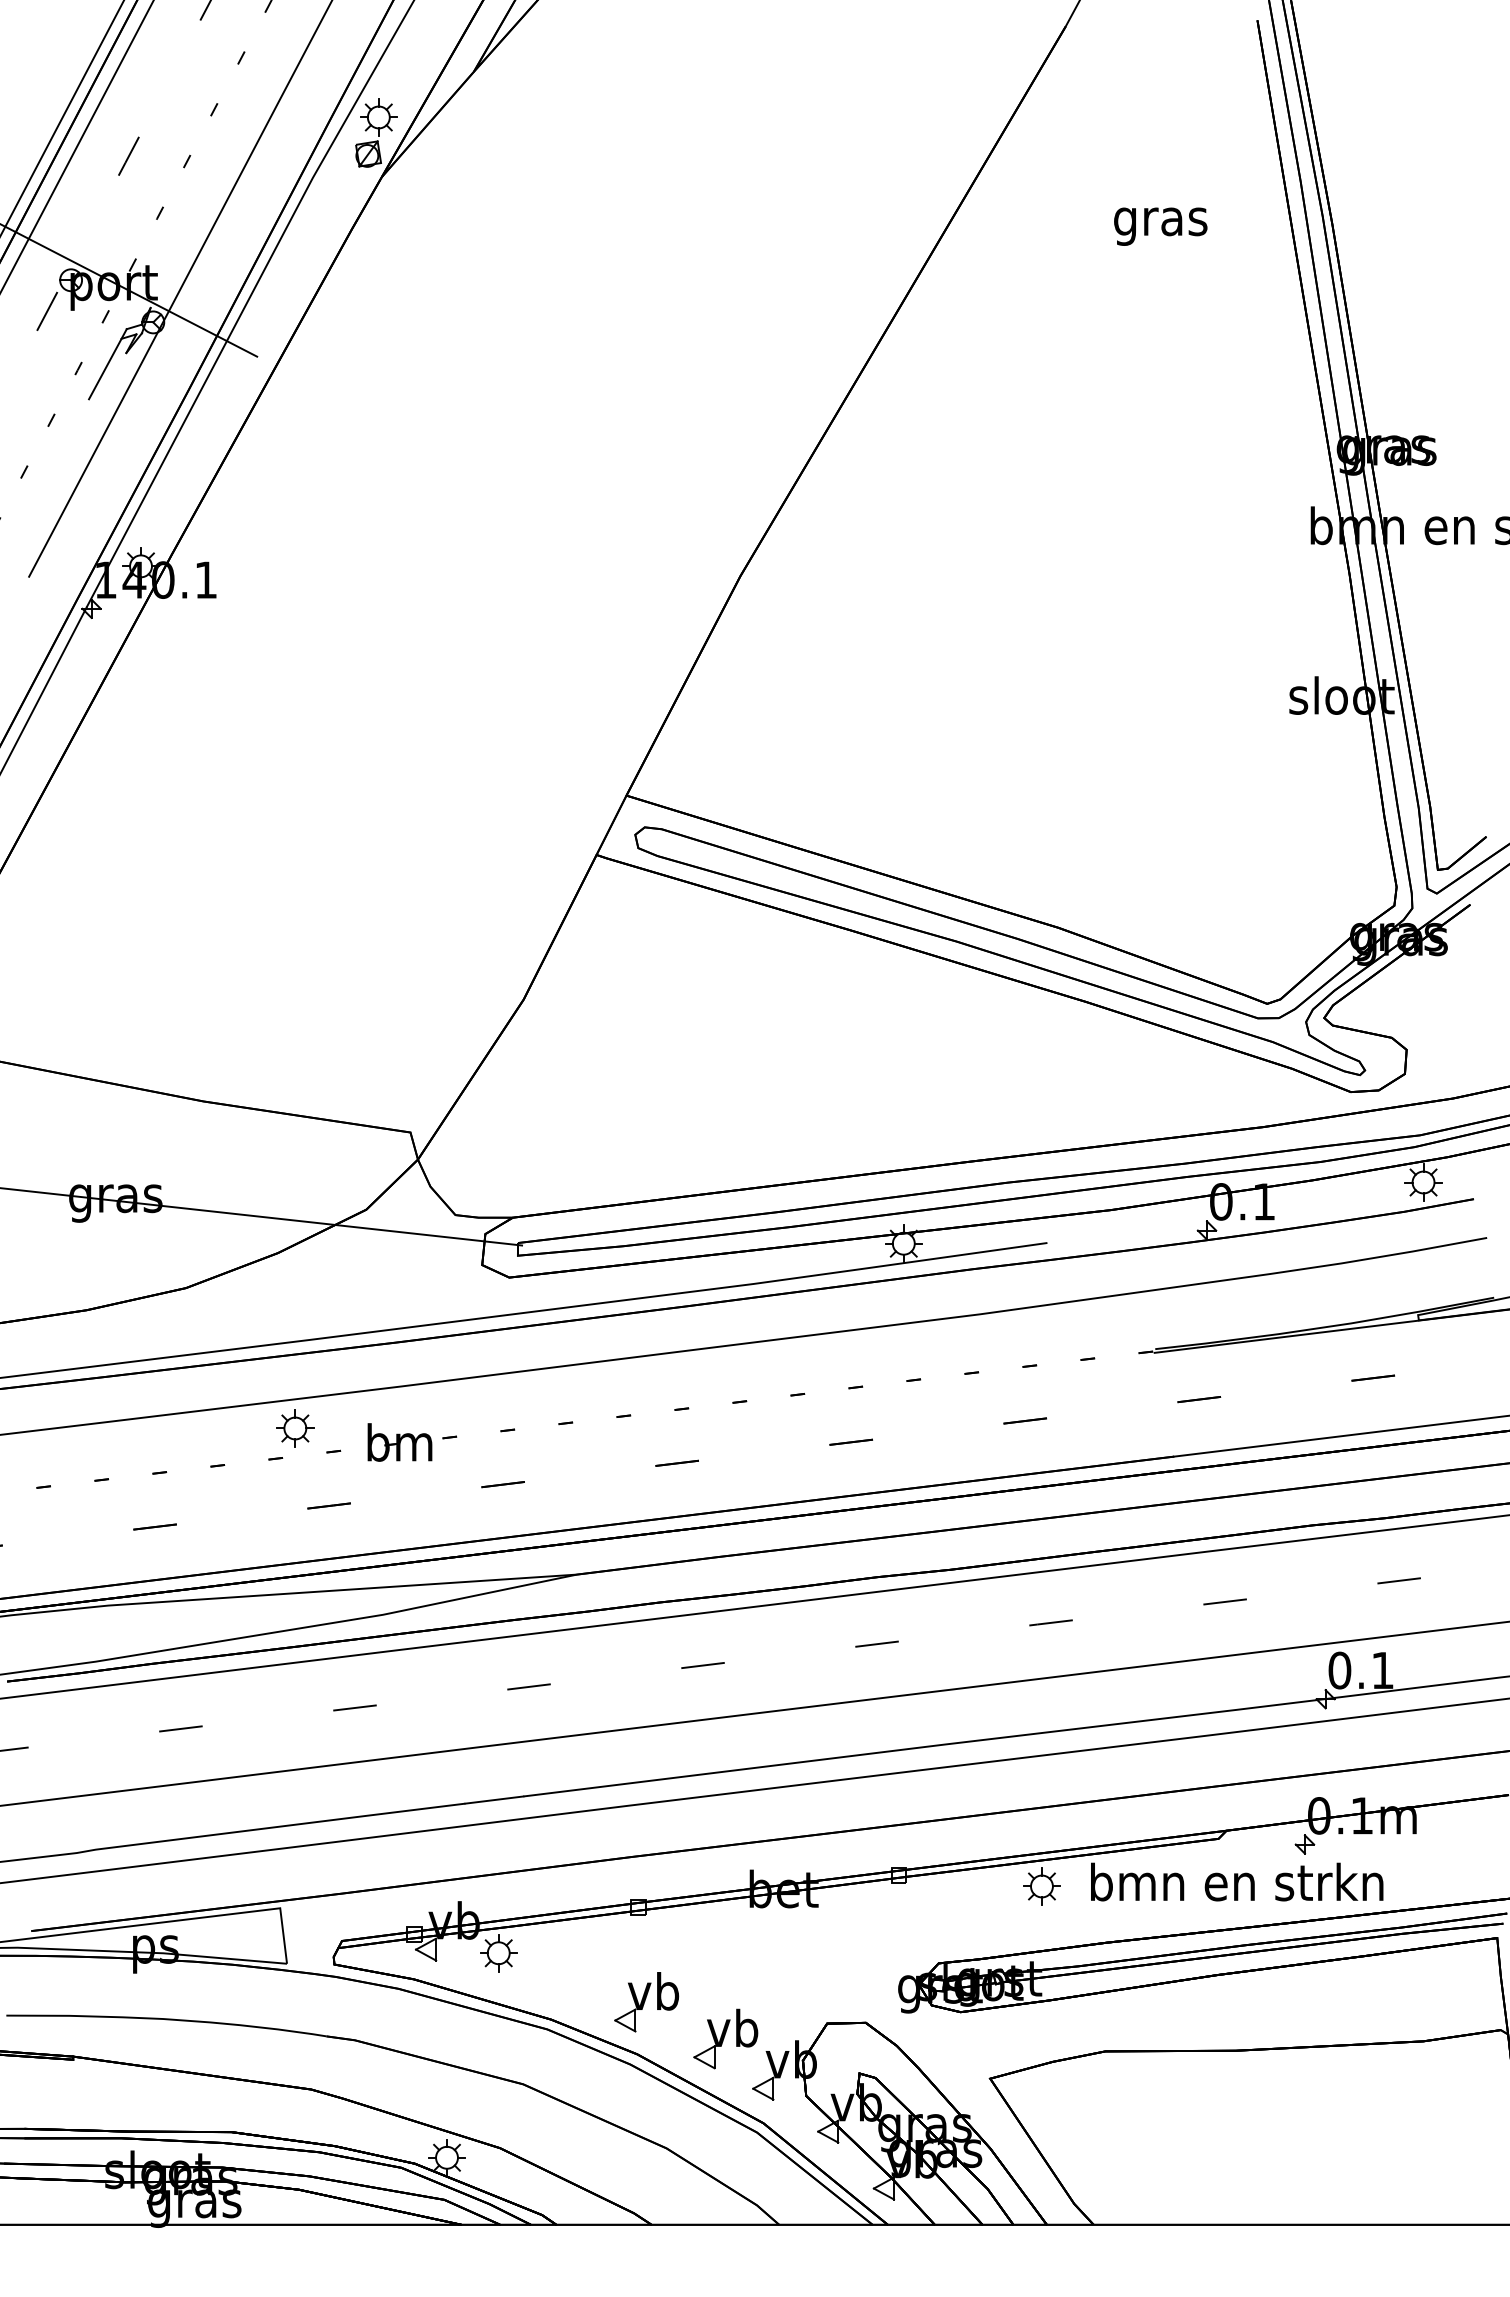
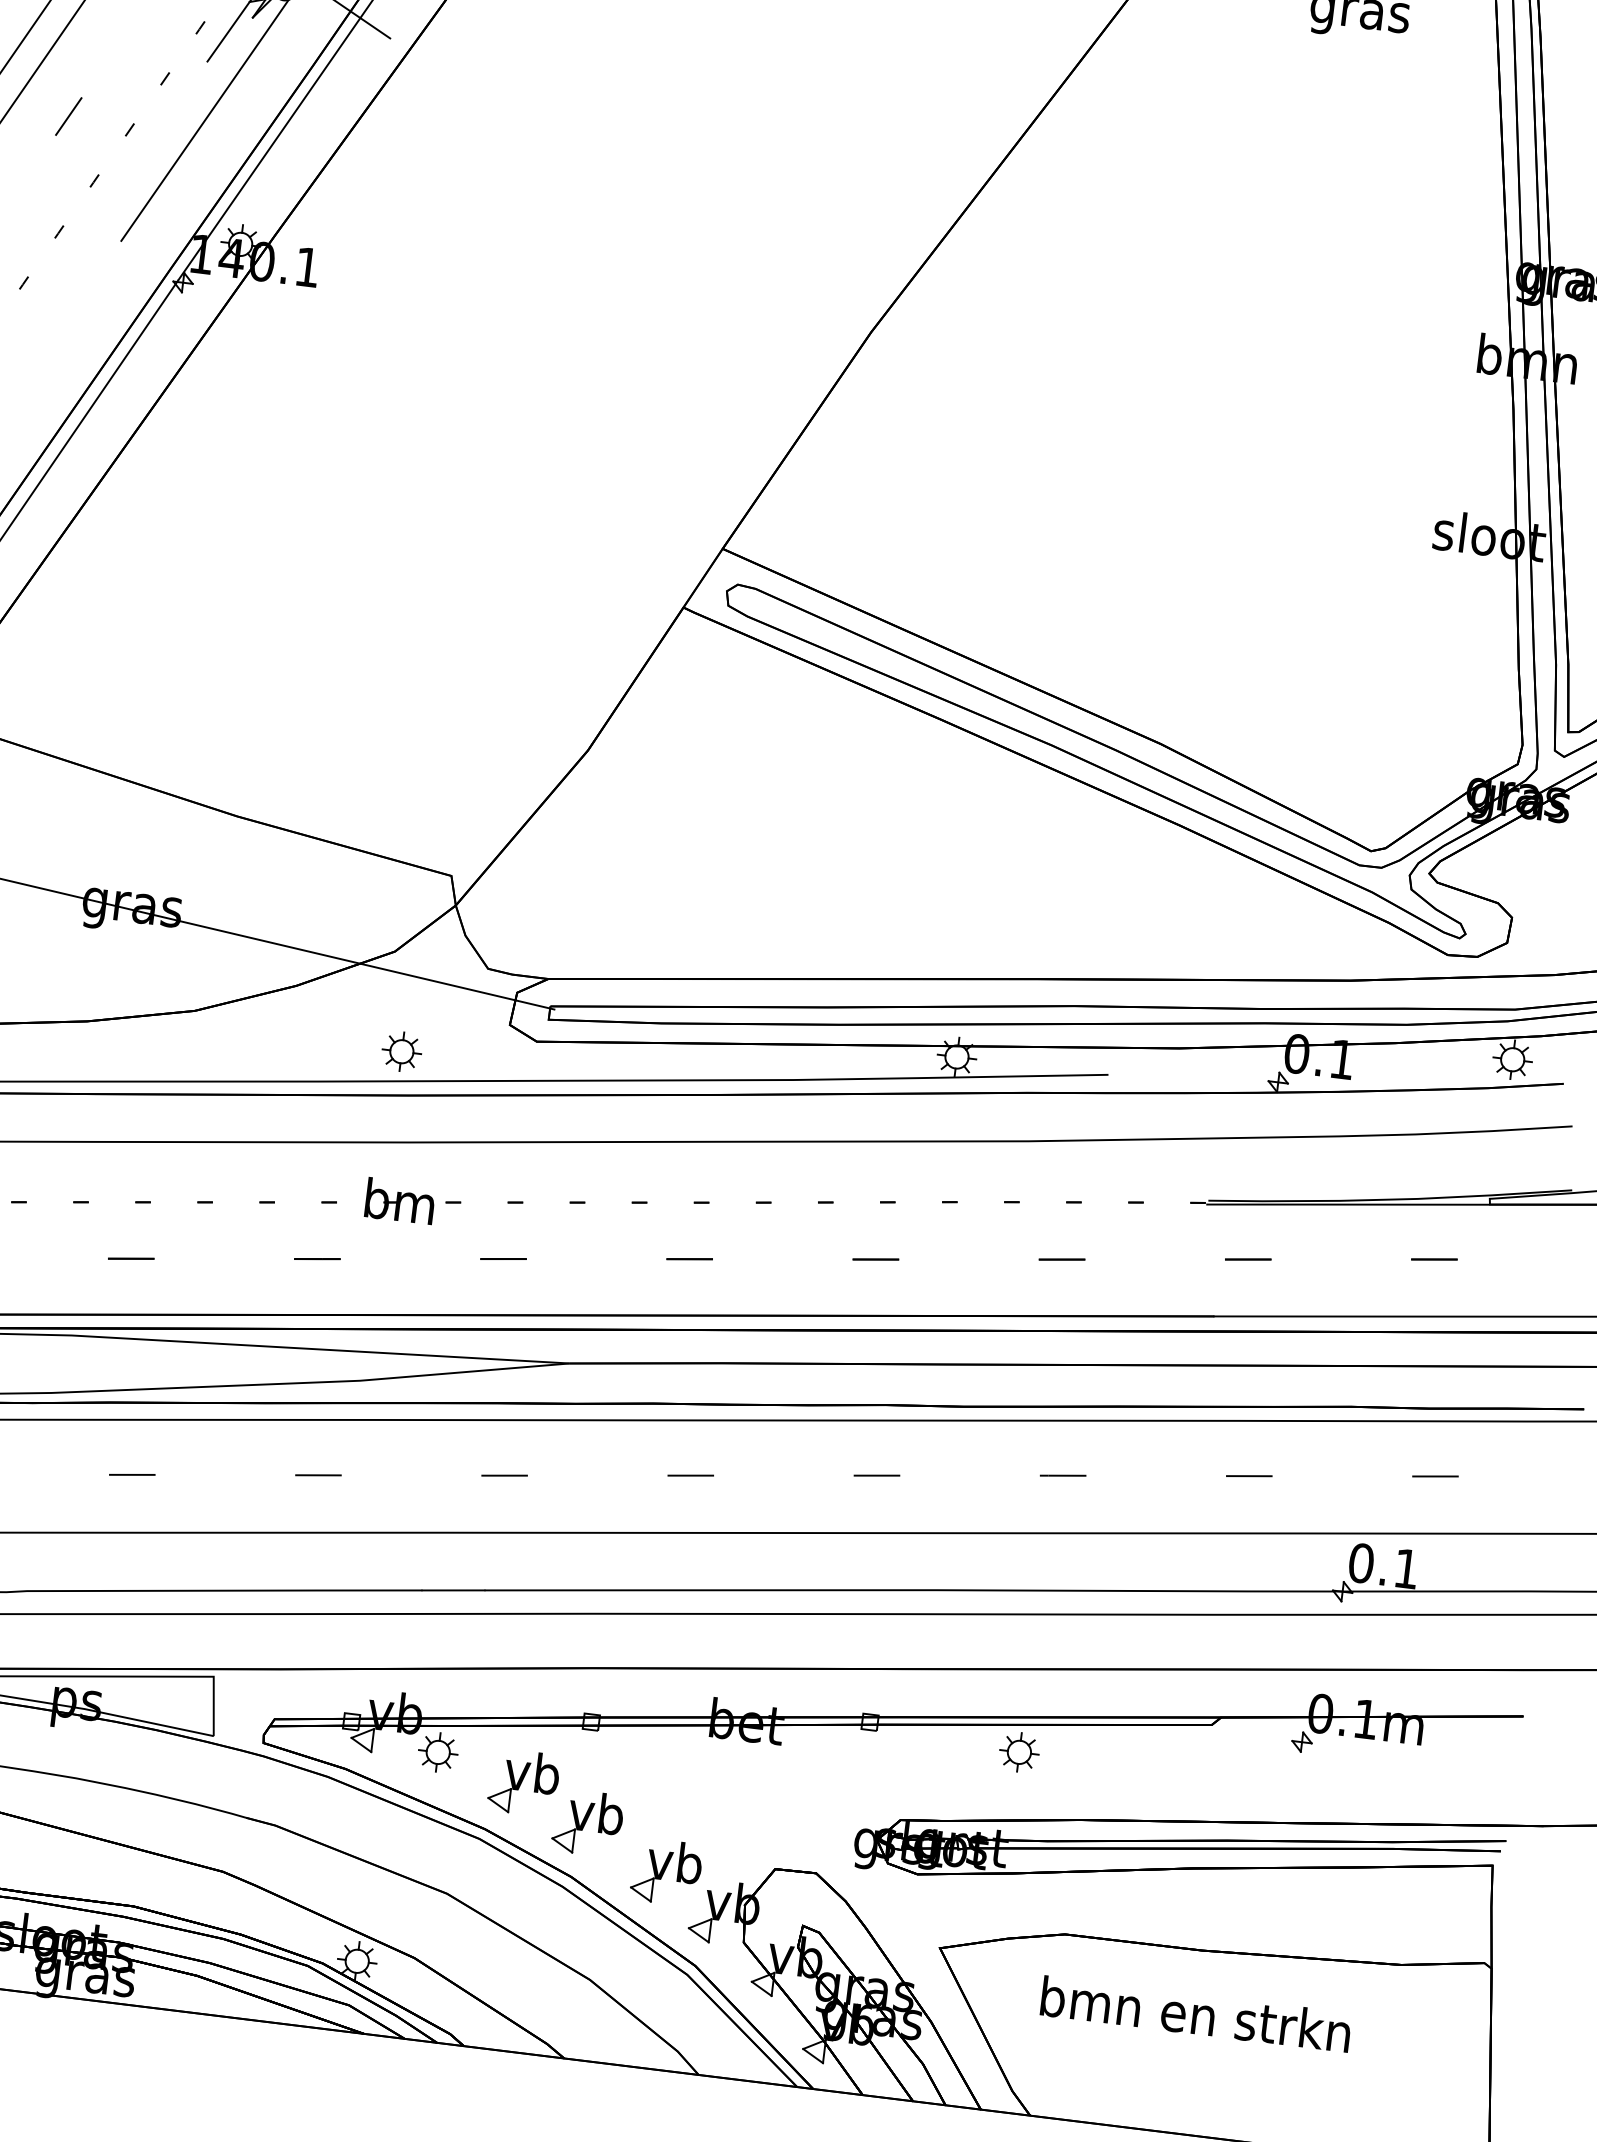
part: (295, 1428) -> (402, 1051), moved
text: (1237, 1881) -> (1196, 2013), moved
part: (581, 1971) -> (523, 1782), added

